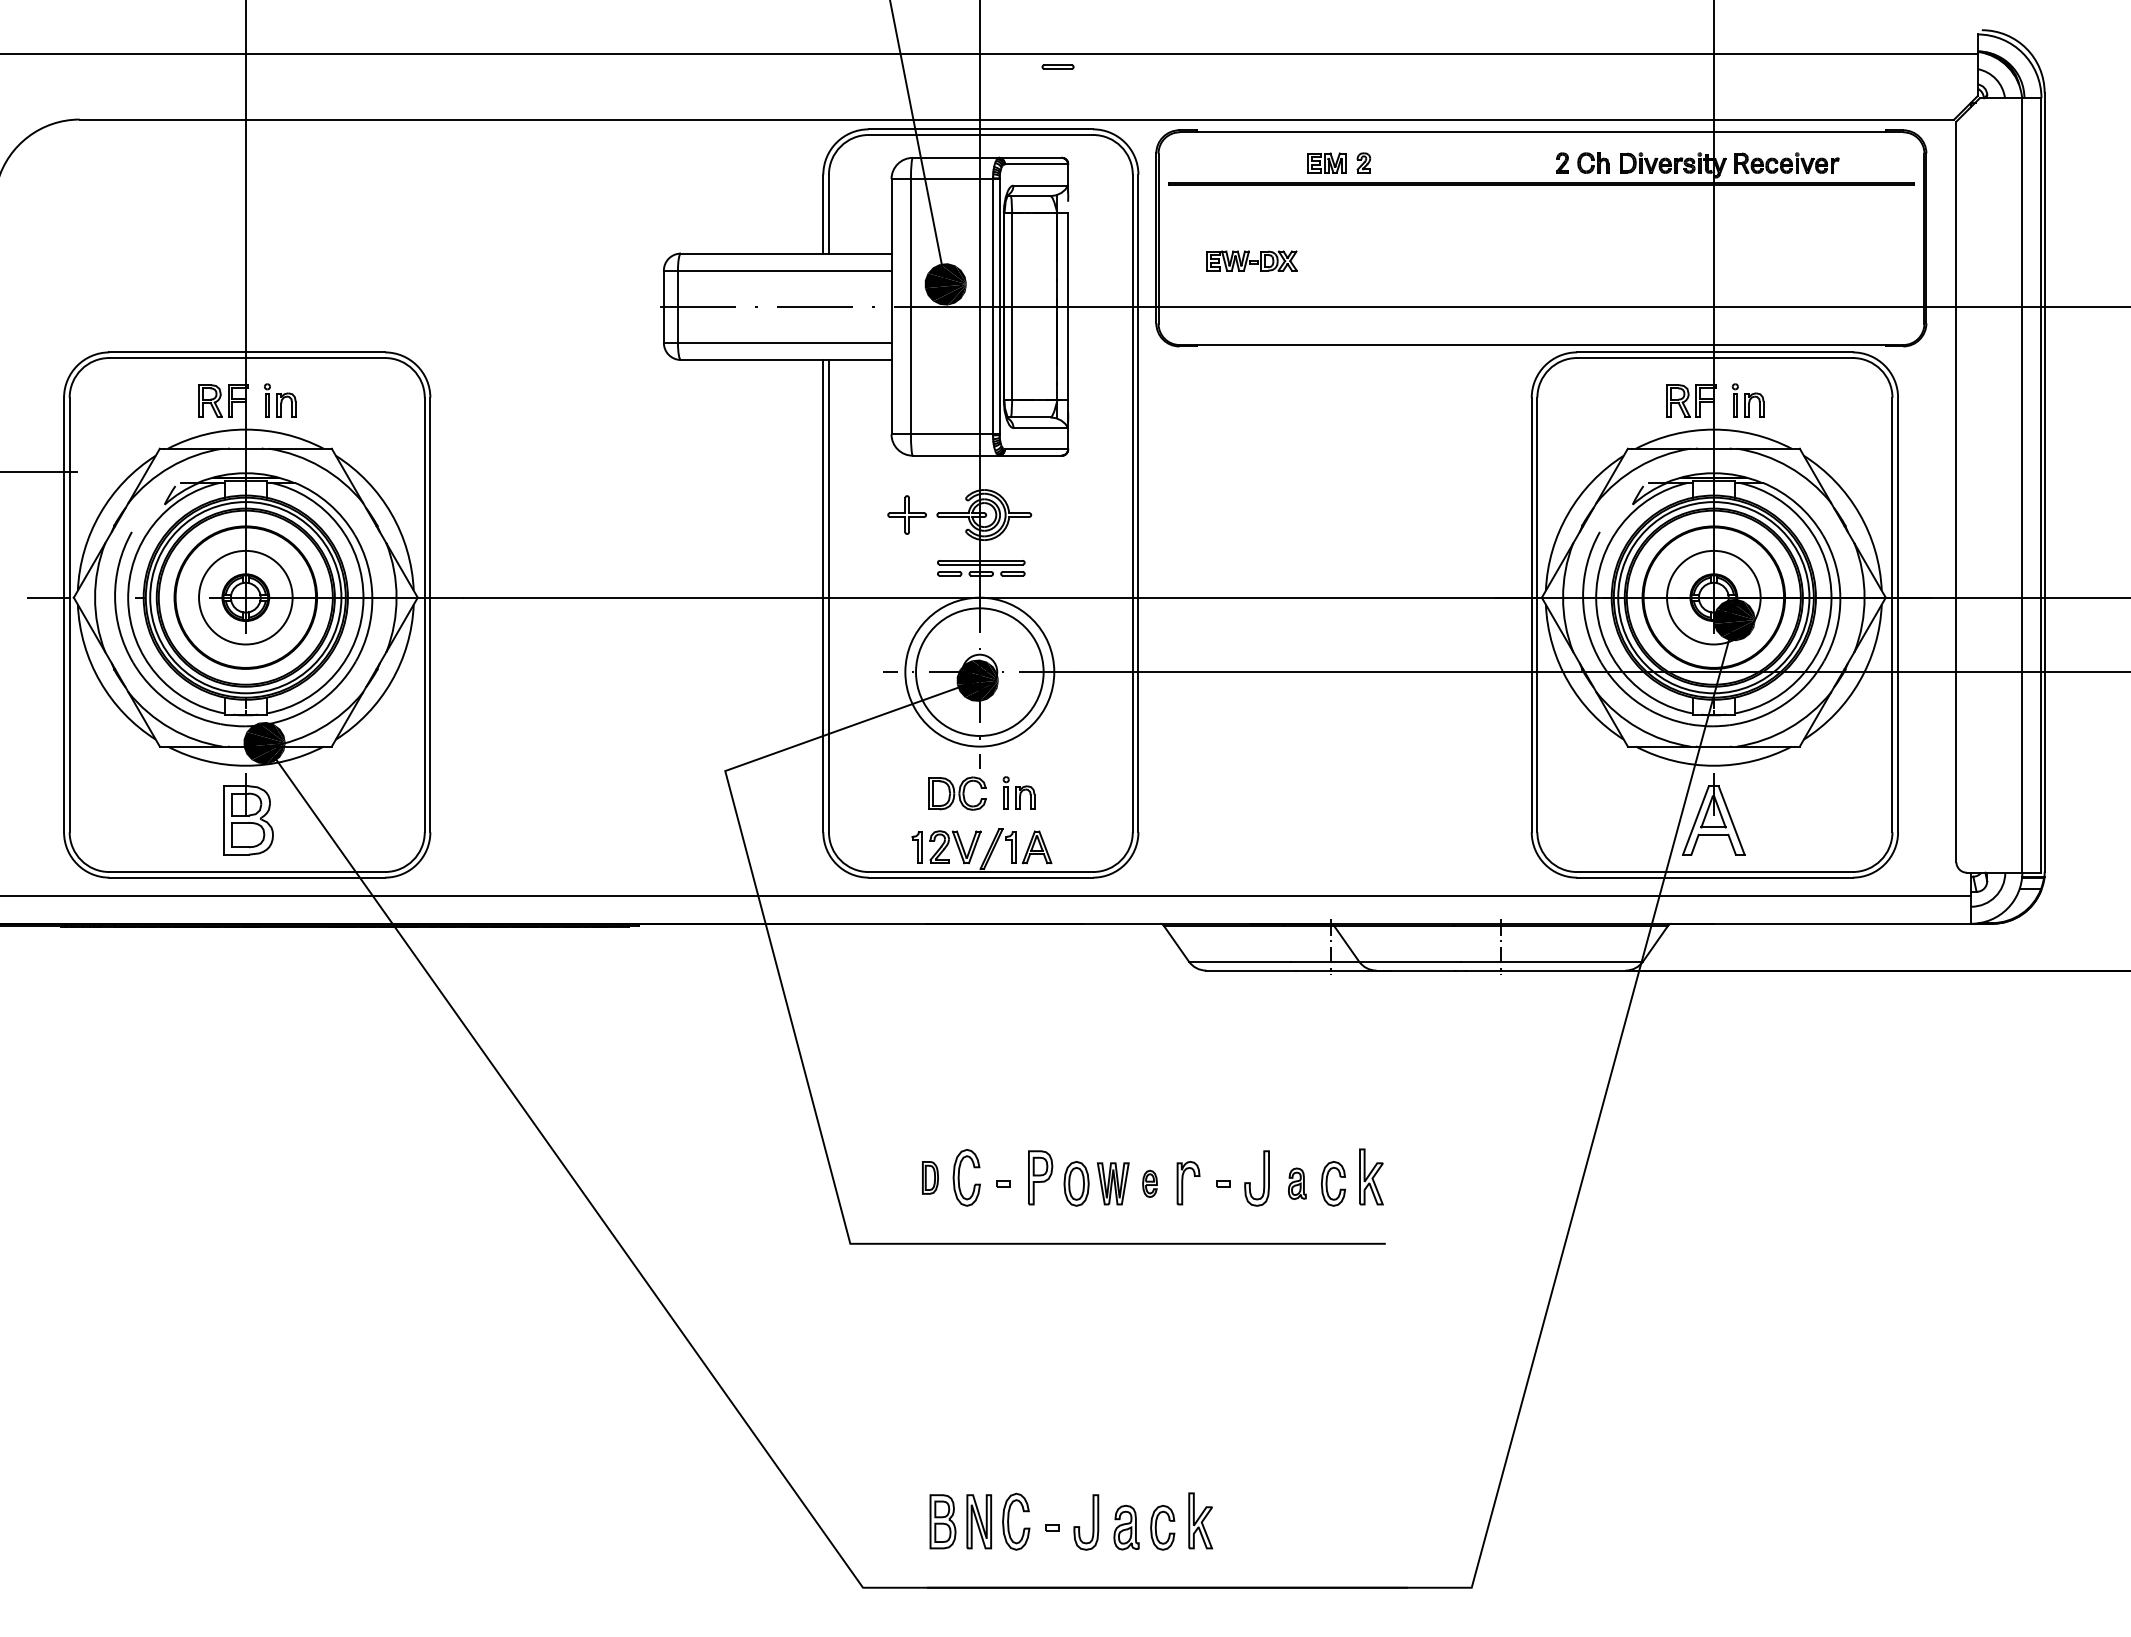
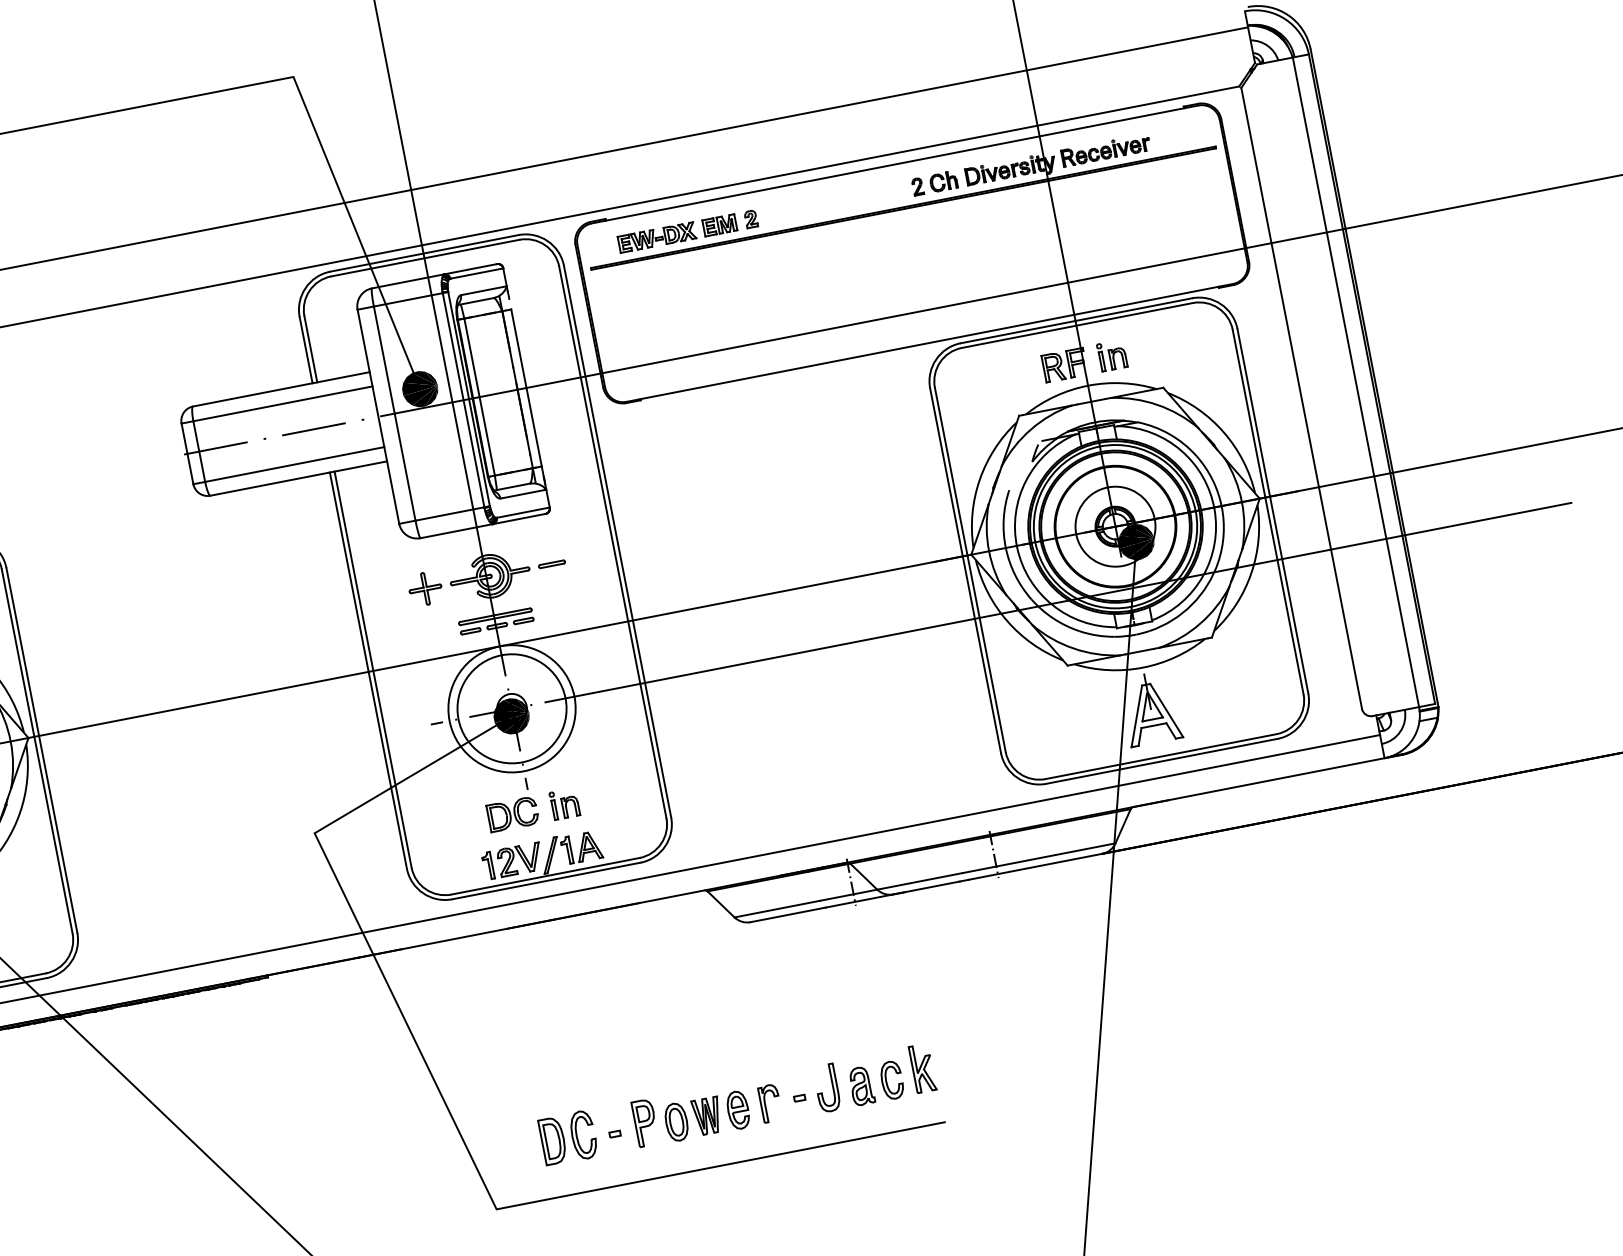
part: (1057, 66) -> (551, 563), moved
part: (1251, 260) -> (656, 237), moved
part: (930, 1177) -> (553, 1140), size x1.67
part: (1149, 1183) -> (737, 1110), size x1.67
part: (1297, 1183) -> (861, 1085), size x1.43

